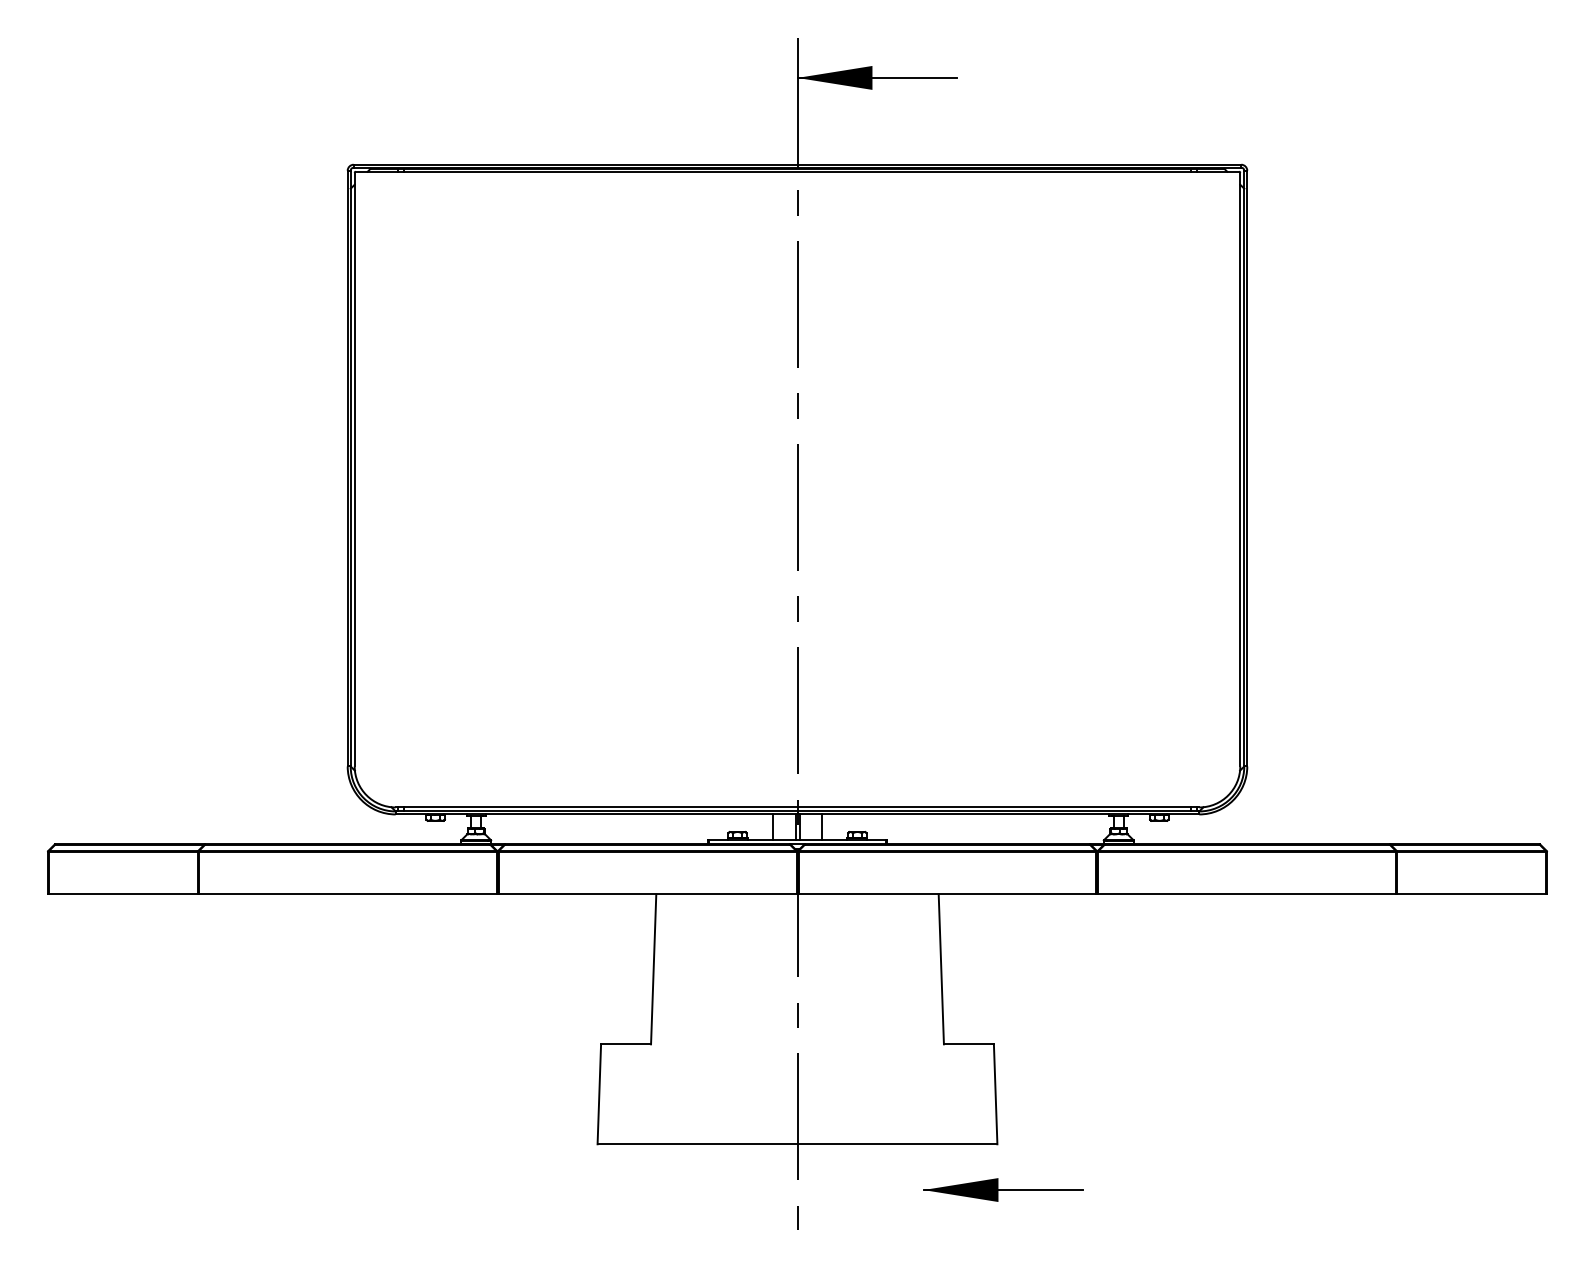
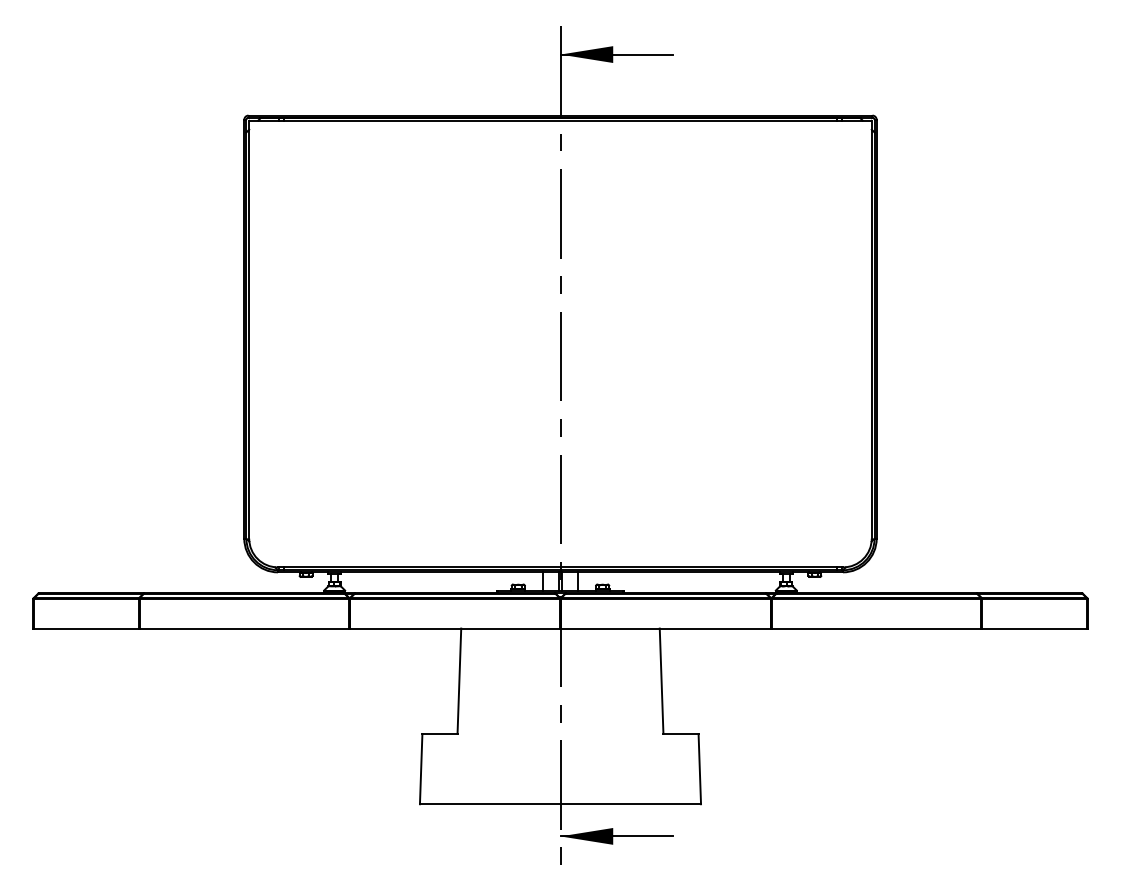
part: (1003, 1189) -> (616, 836), moved

